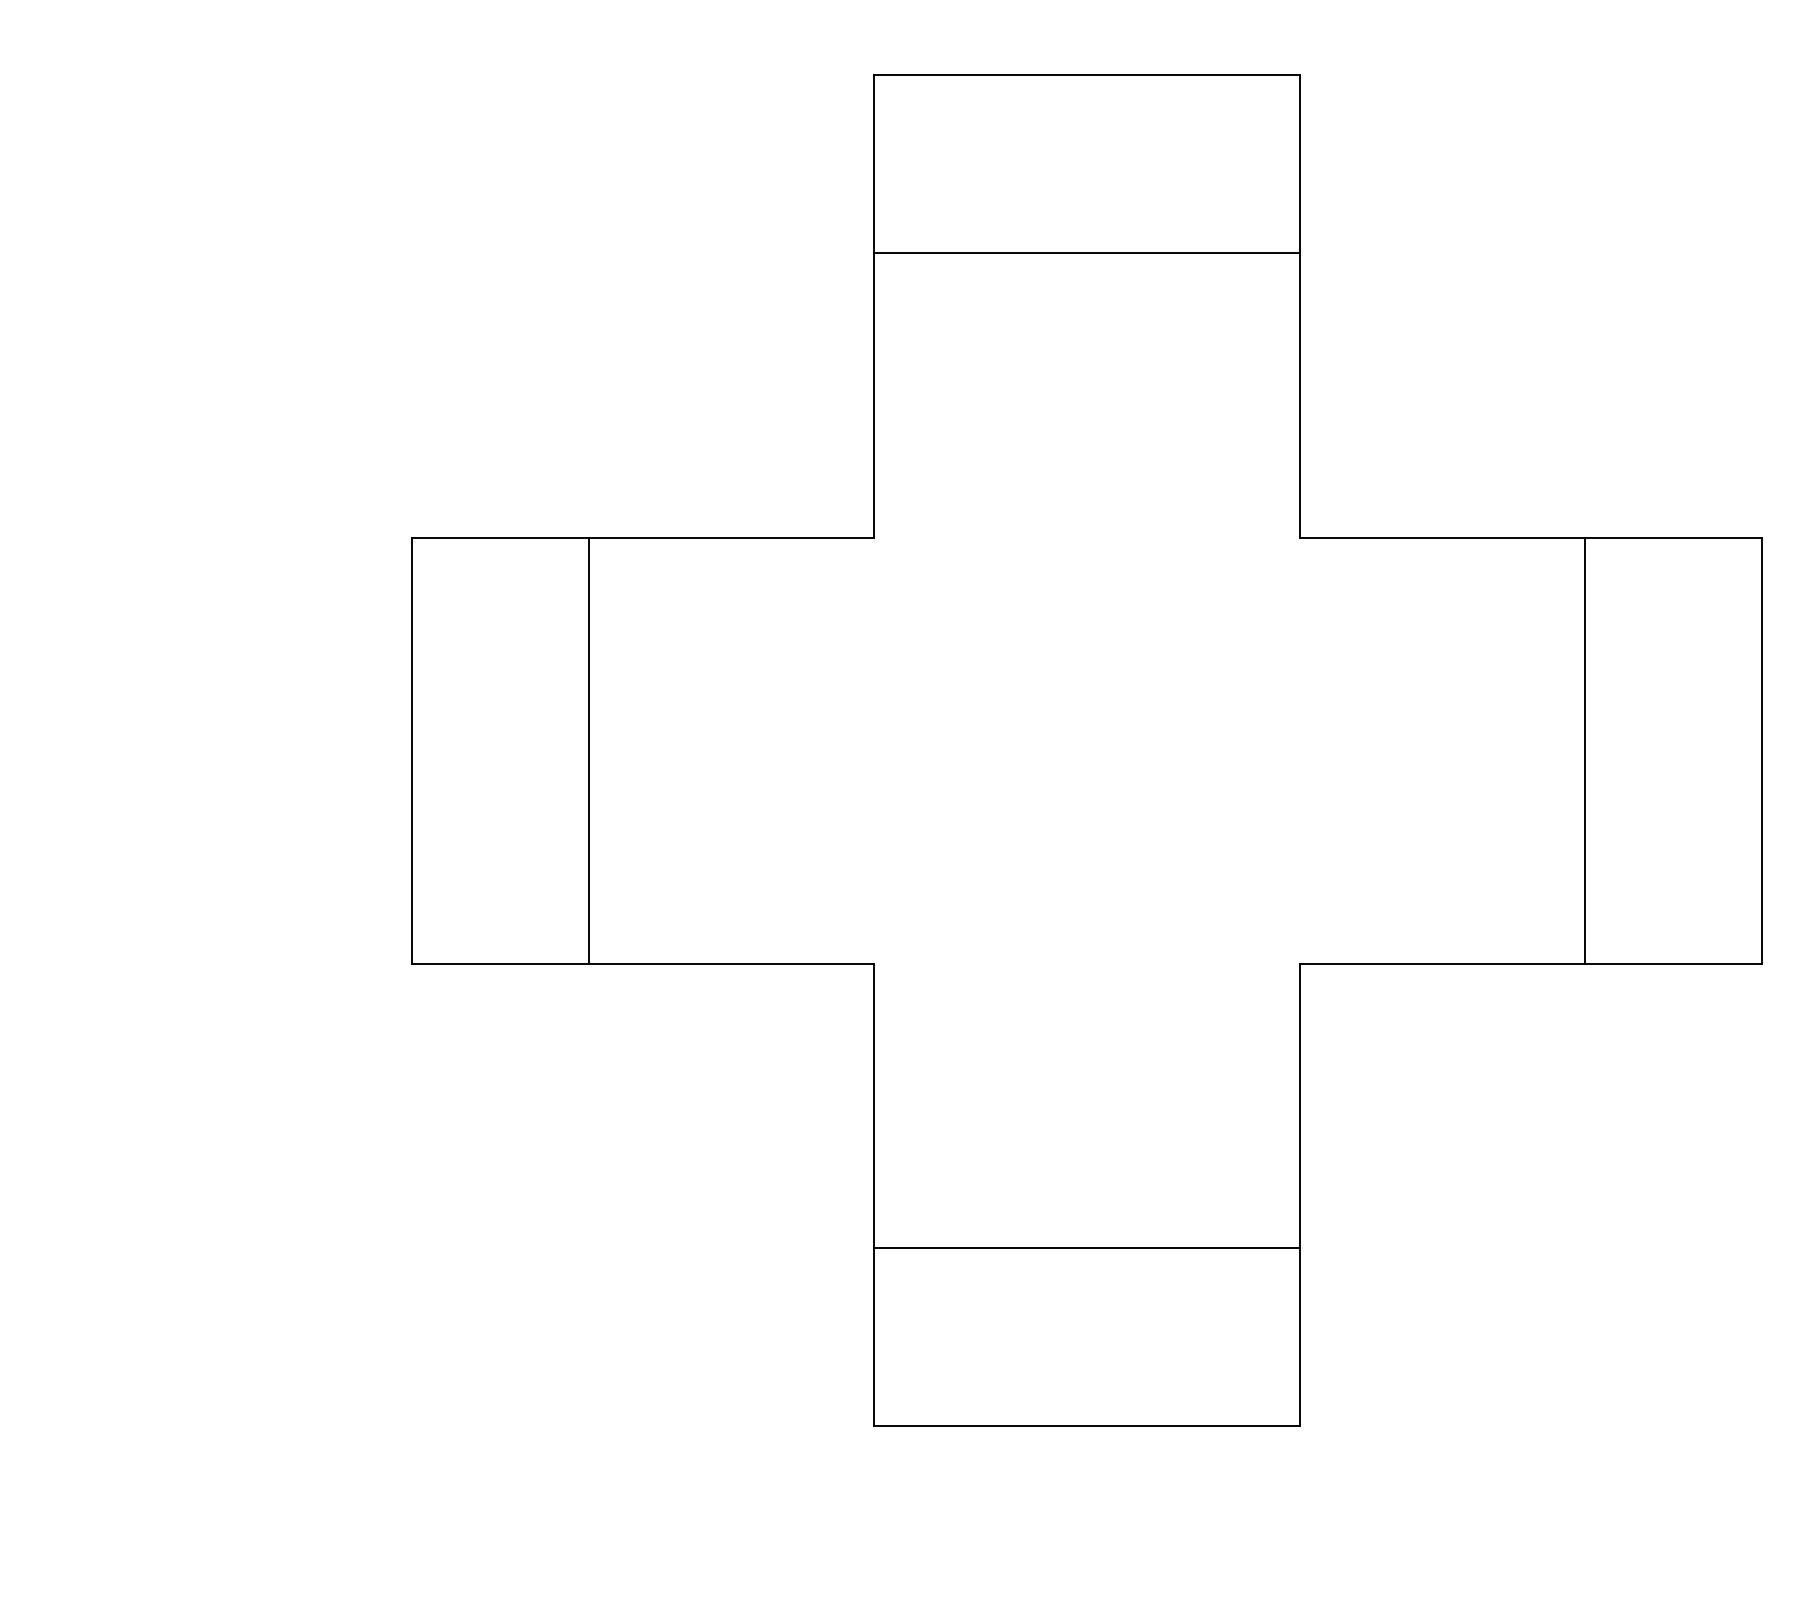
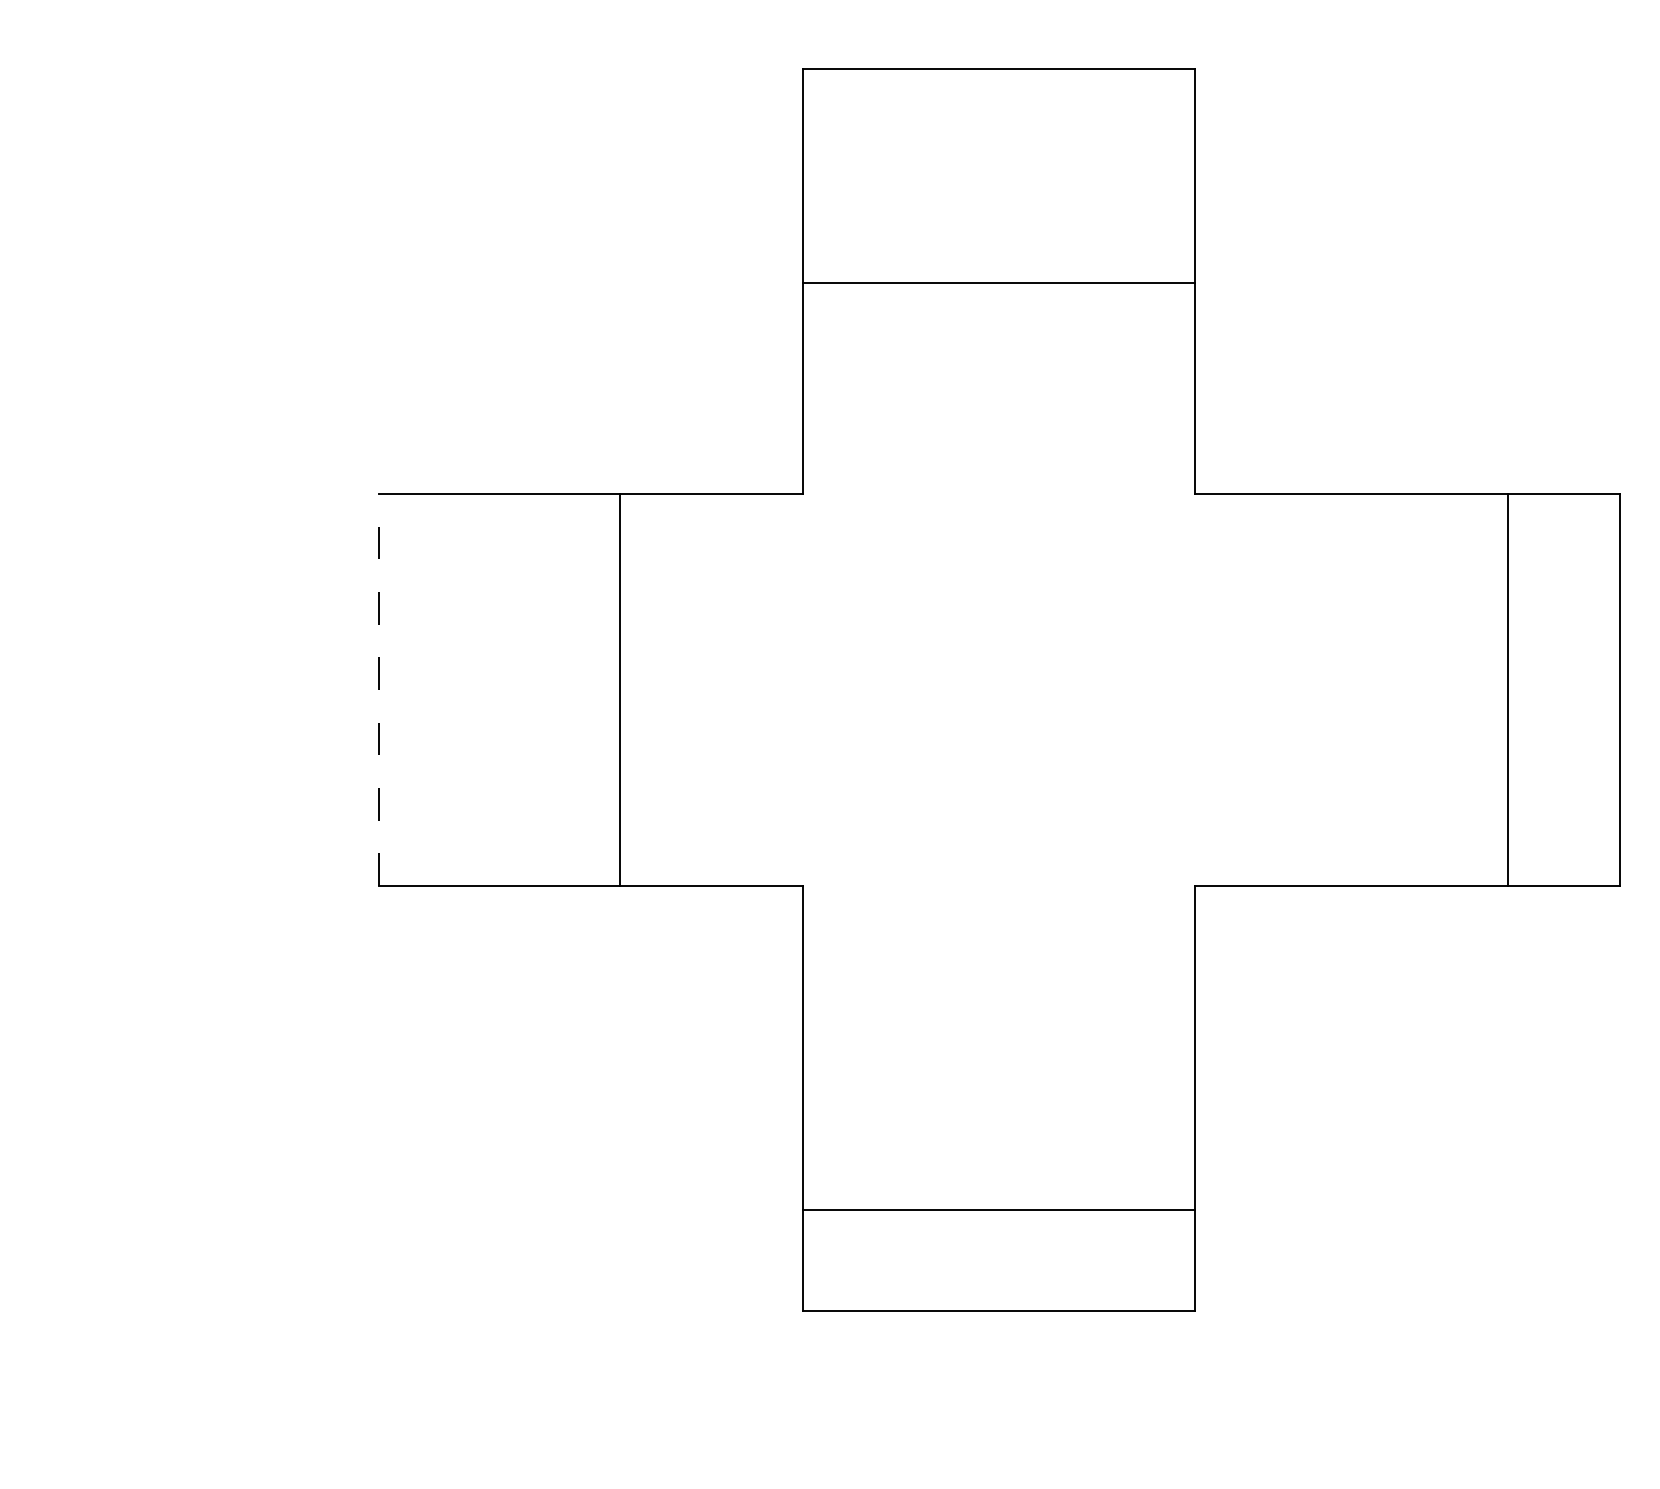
line: (1087, 252) -> (999, 282), moved
line: (411, 751) -> (378, 690), solid -> dashed
line: (589, 751) -> (619, 690), moved
line: (1584, 751) -> (1508, 690), moved
line: (1087, 1248) -> (999, 1210), moved

